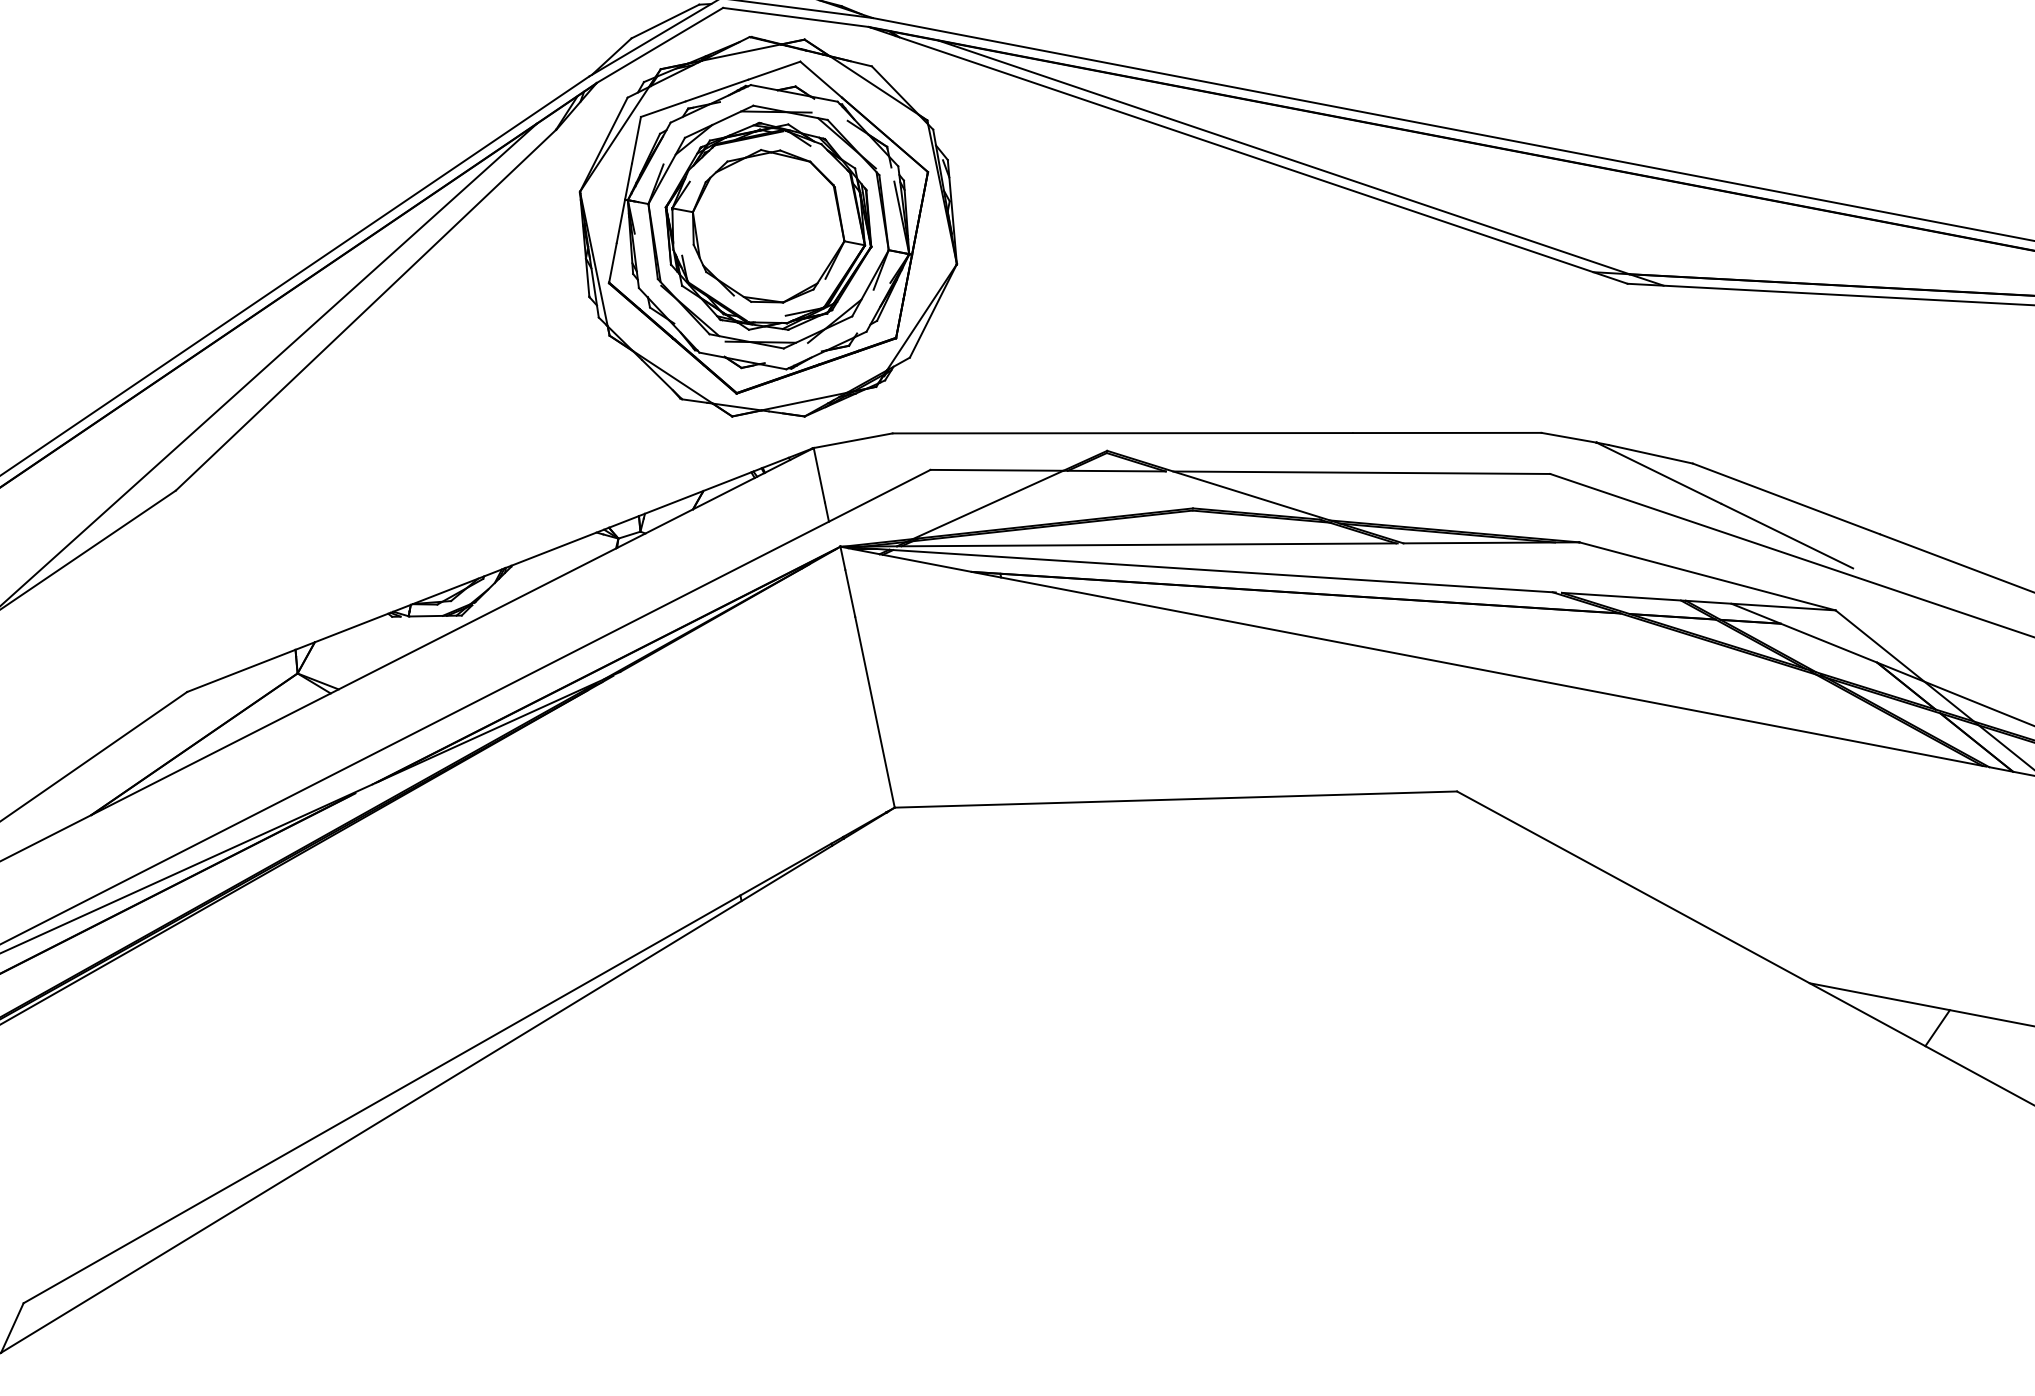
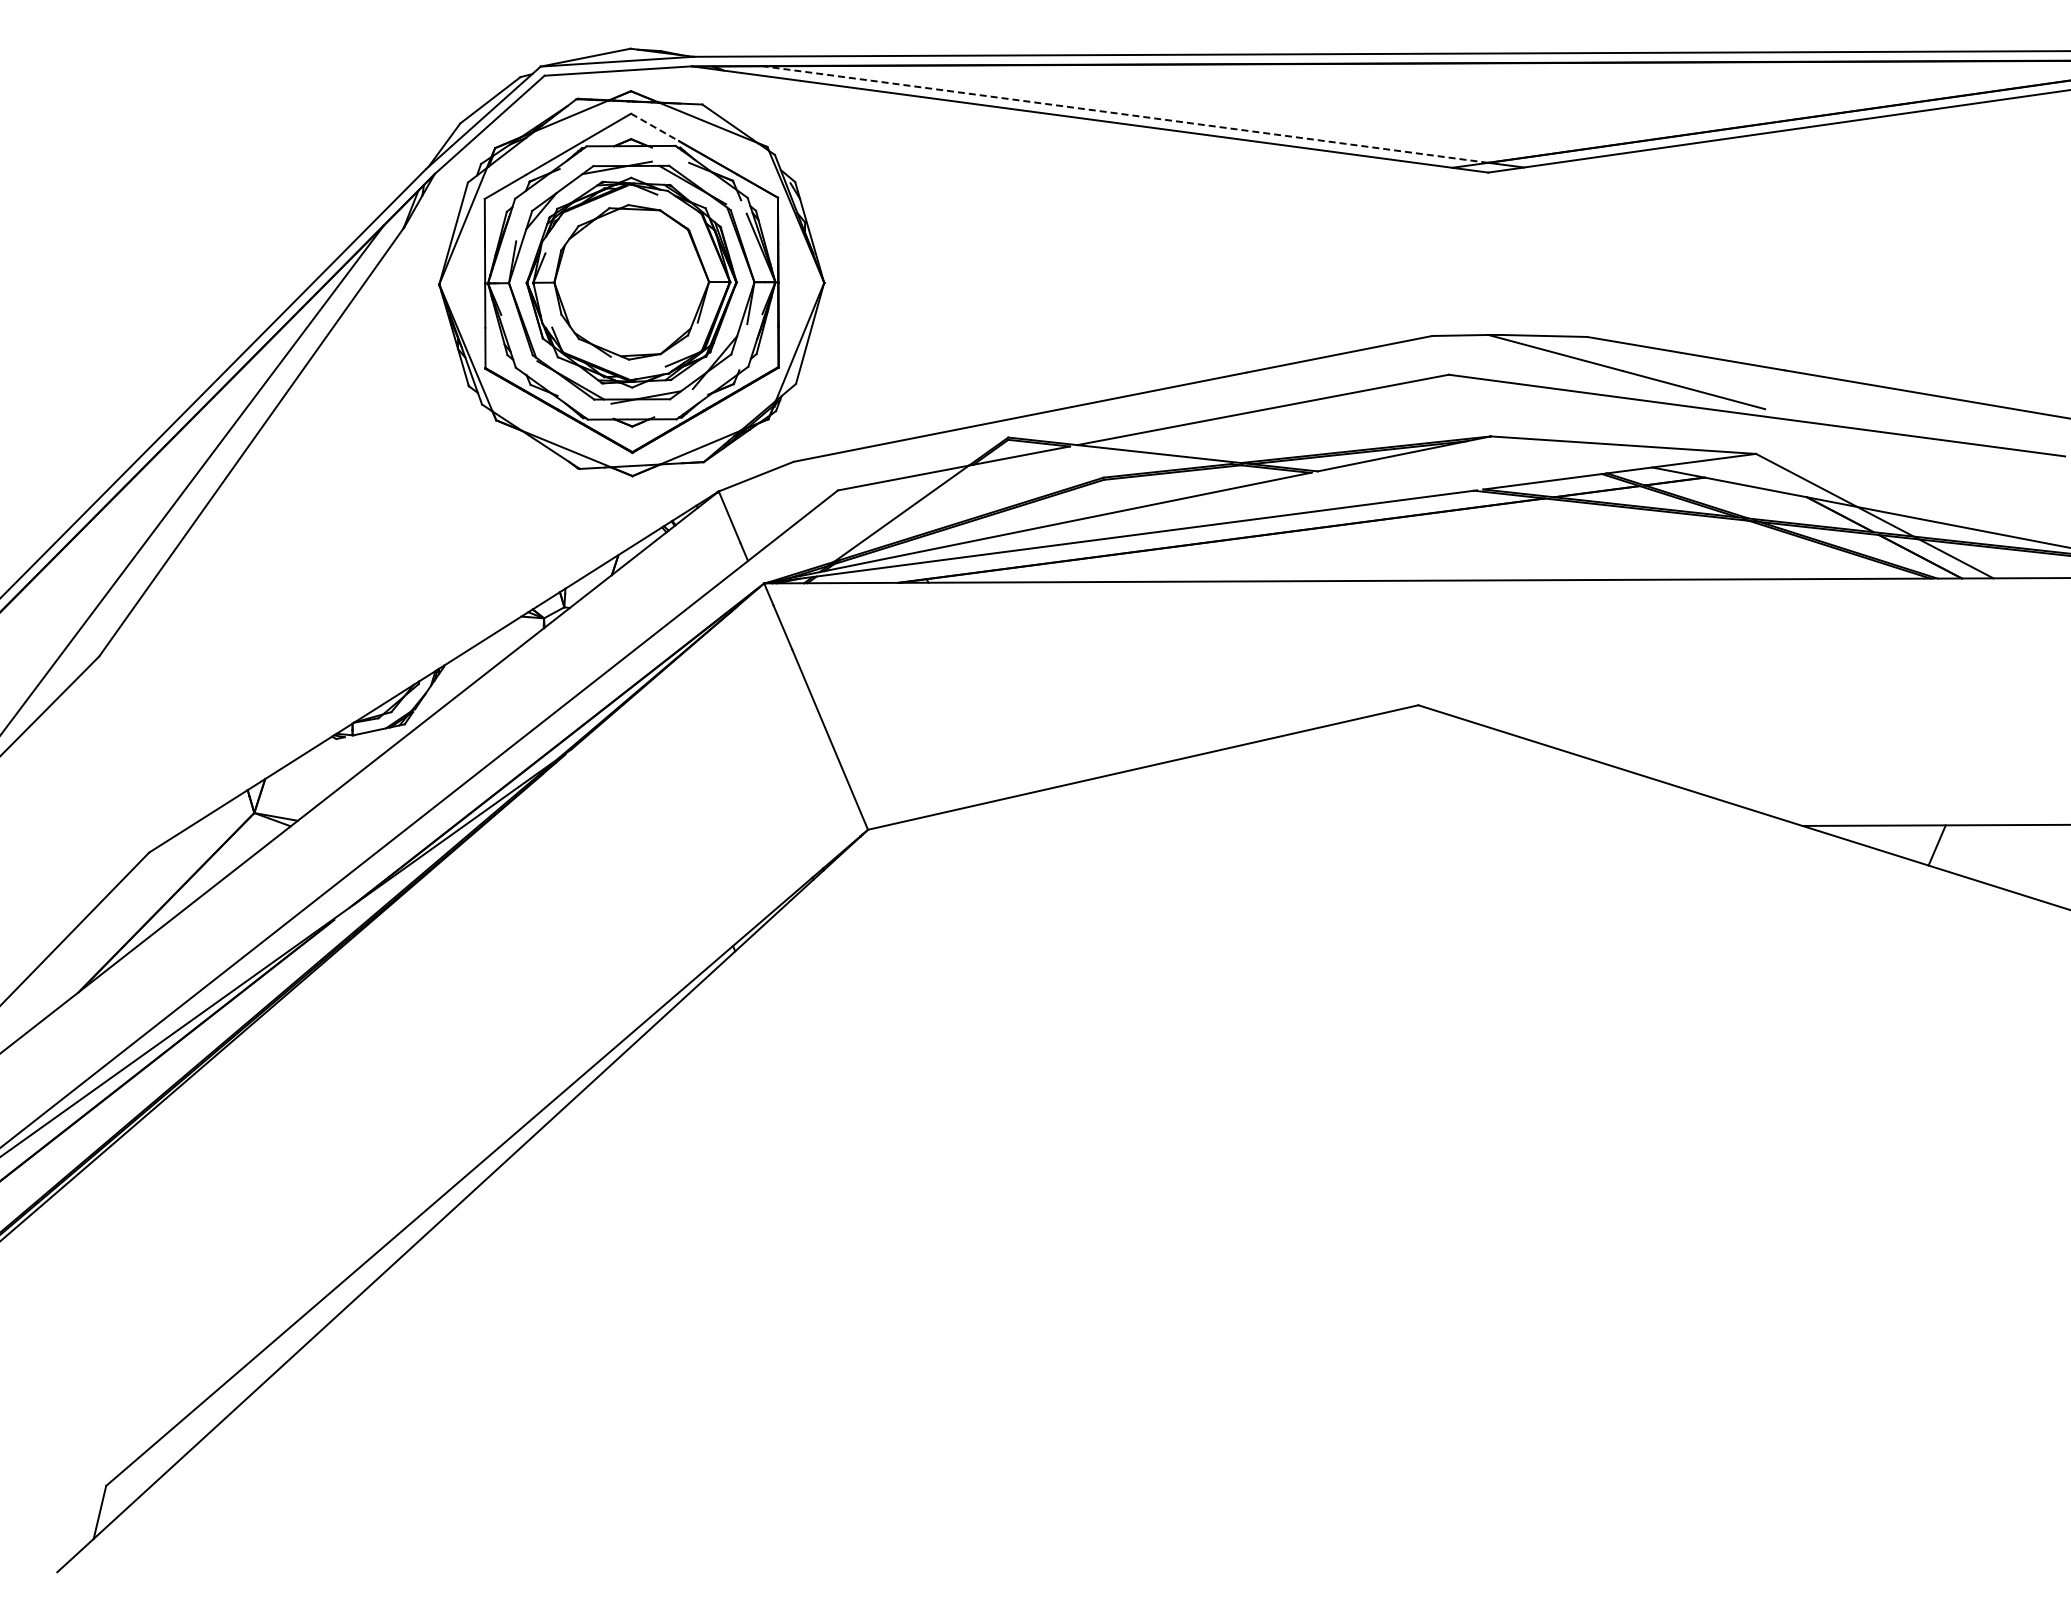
line: (821, 79) -> (655, 127), solid -> dashed
line: (1283, 157) -> (1125, 114), solid -> dashed

